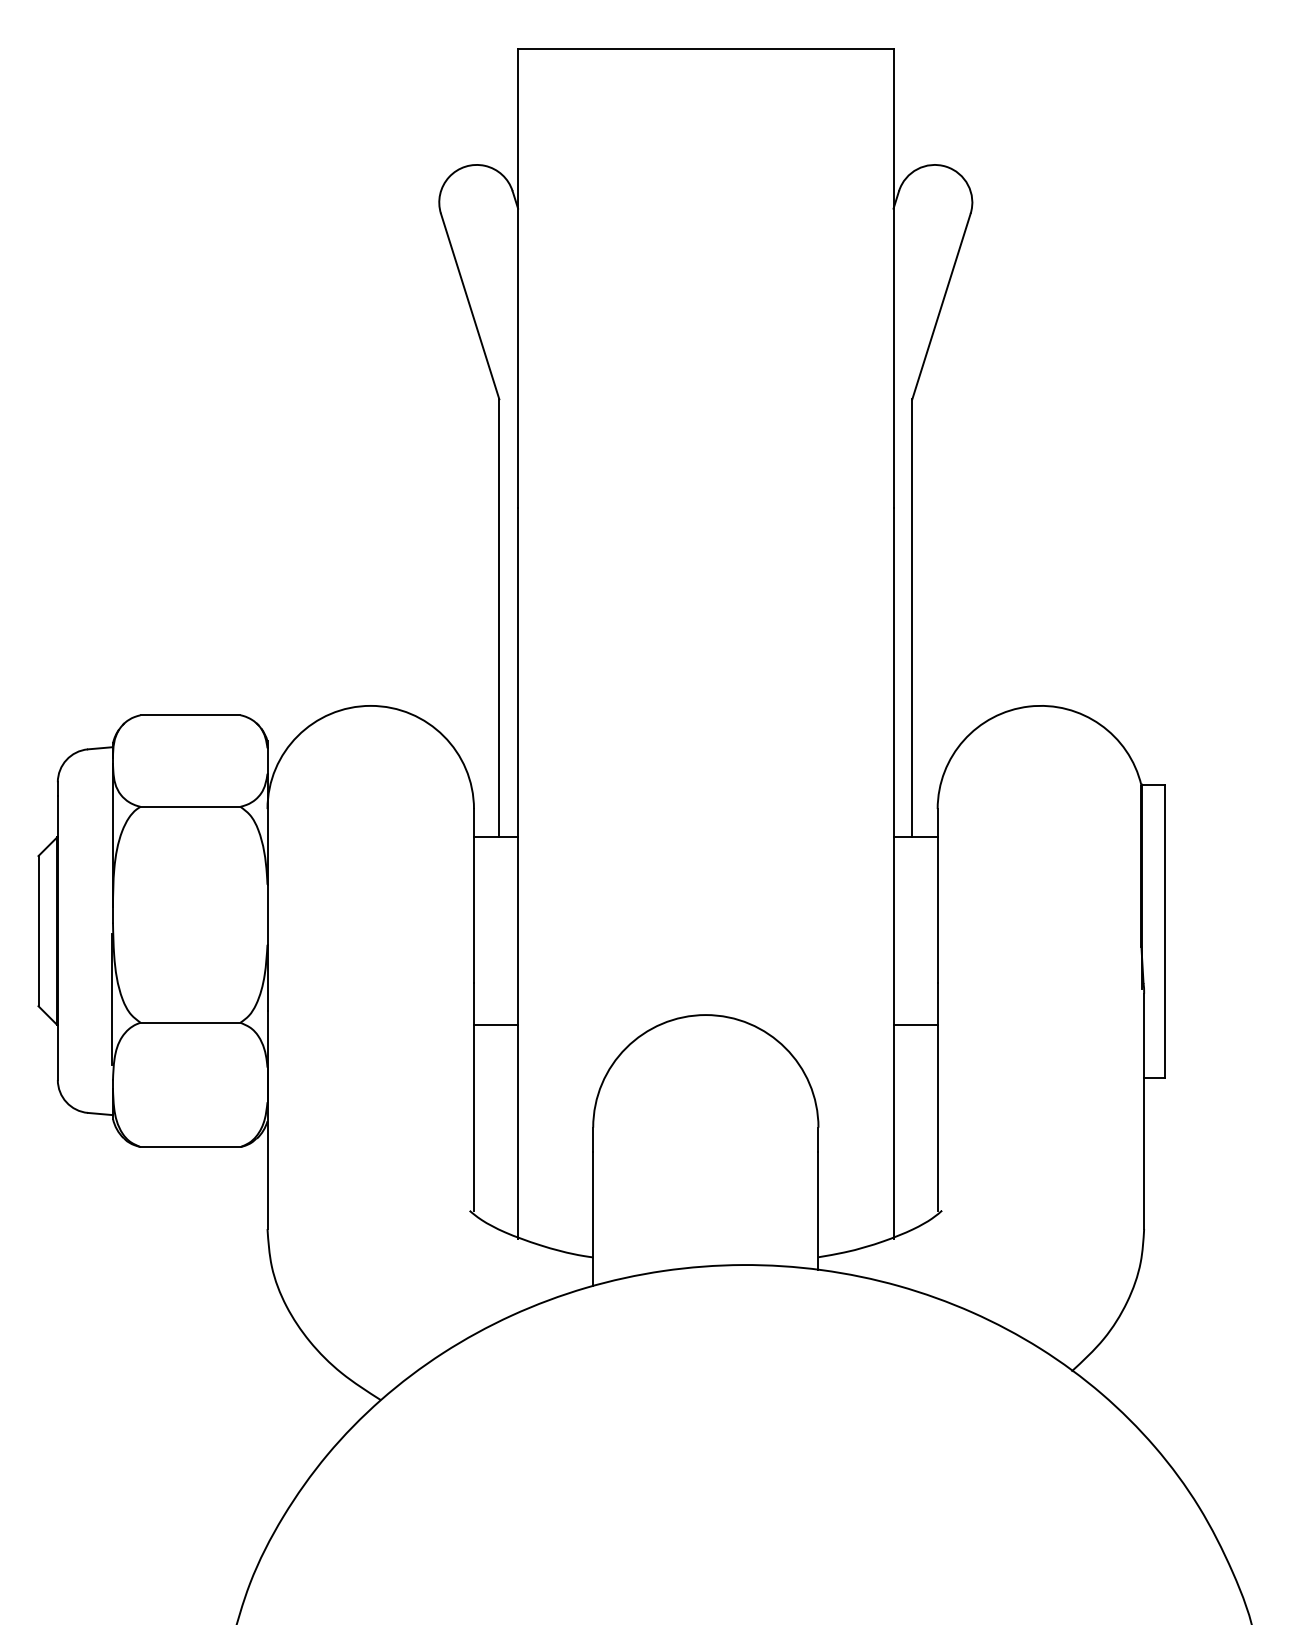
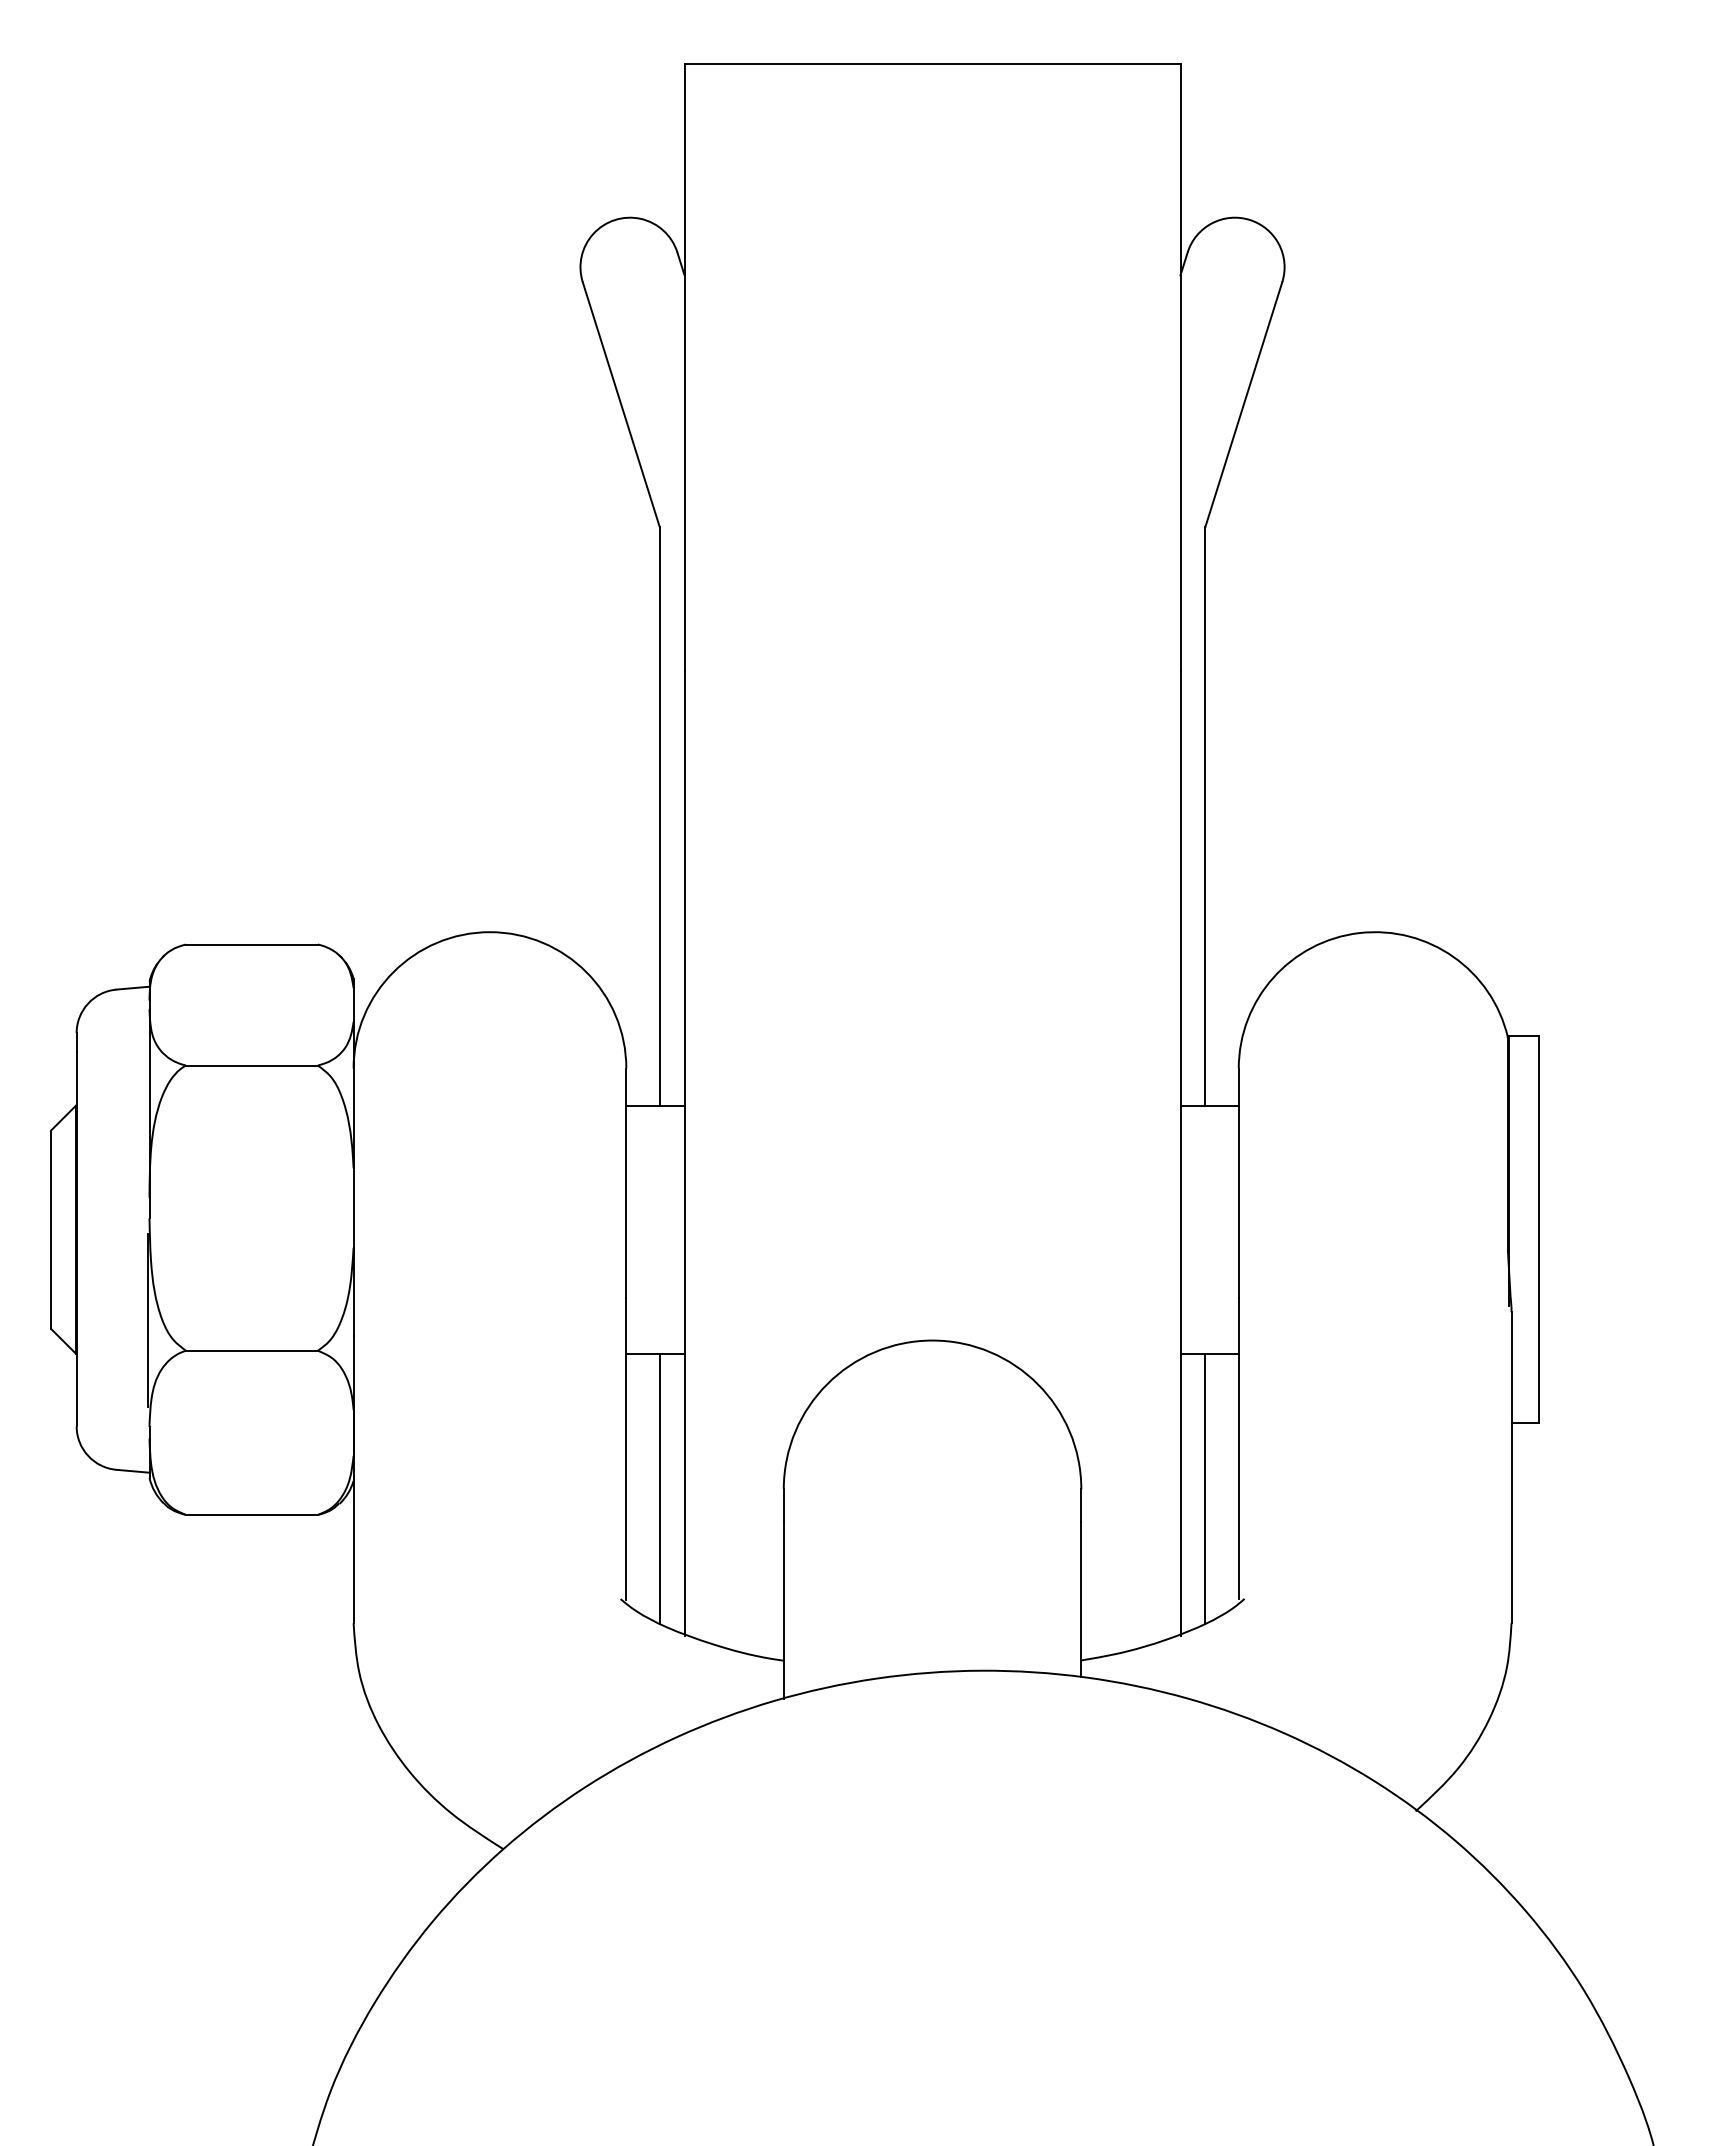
line: (499, 1127) -> (659, 1488), added
line: (912, 1127) -> (1205, 1488), added

